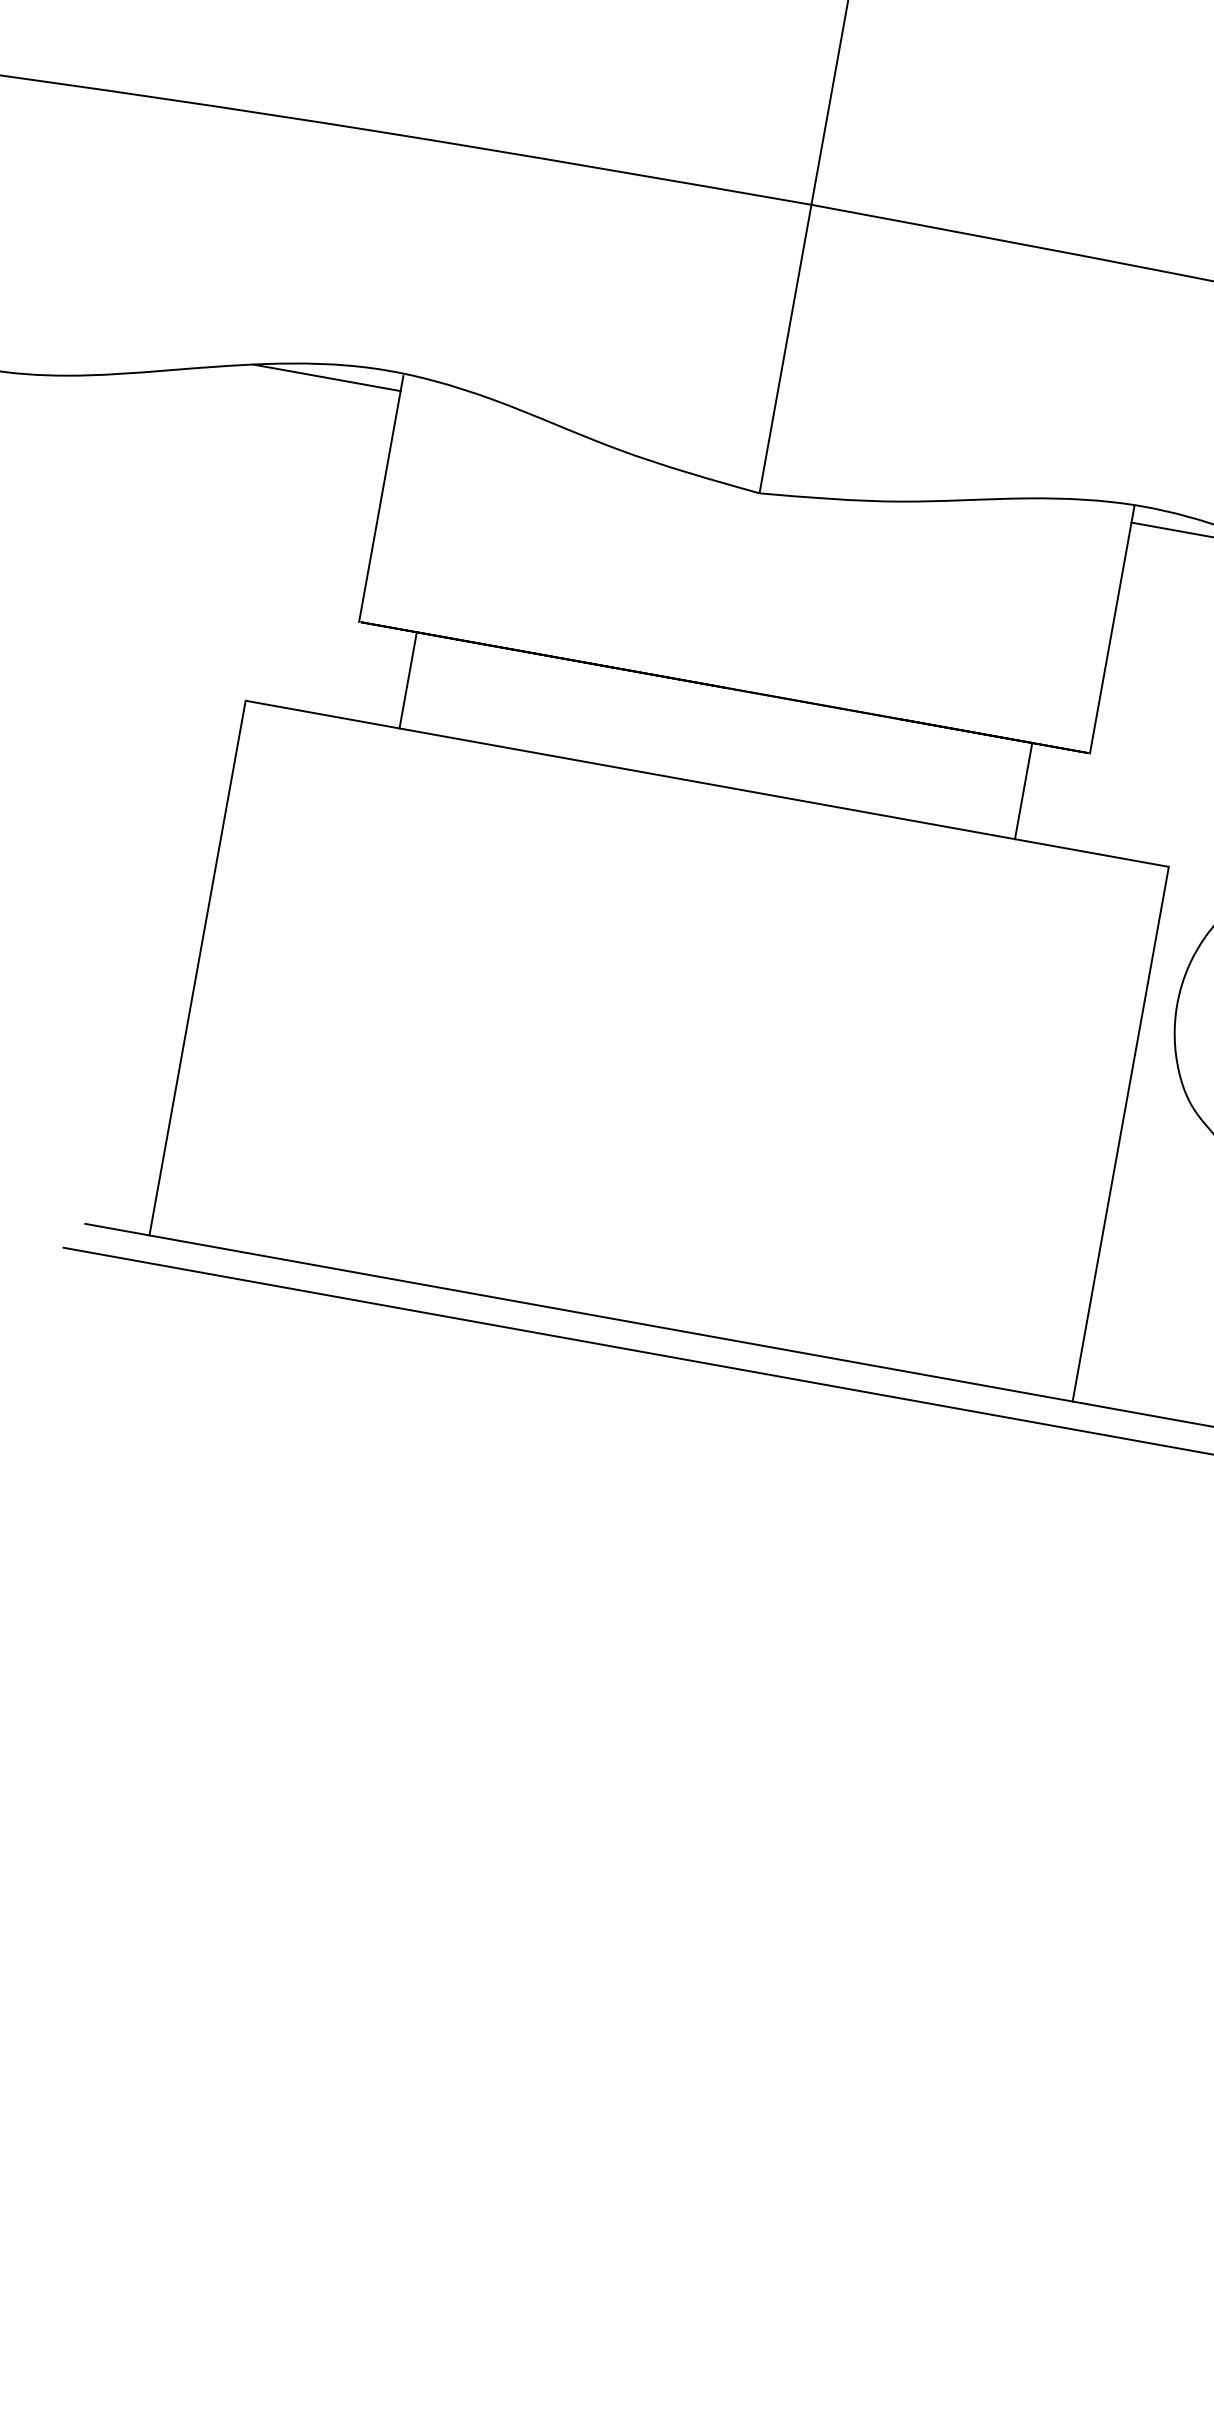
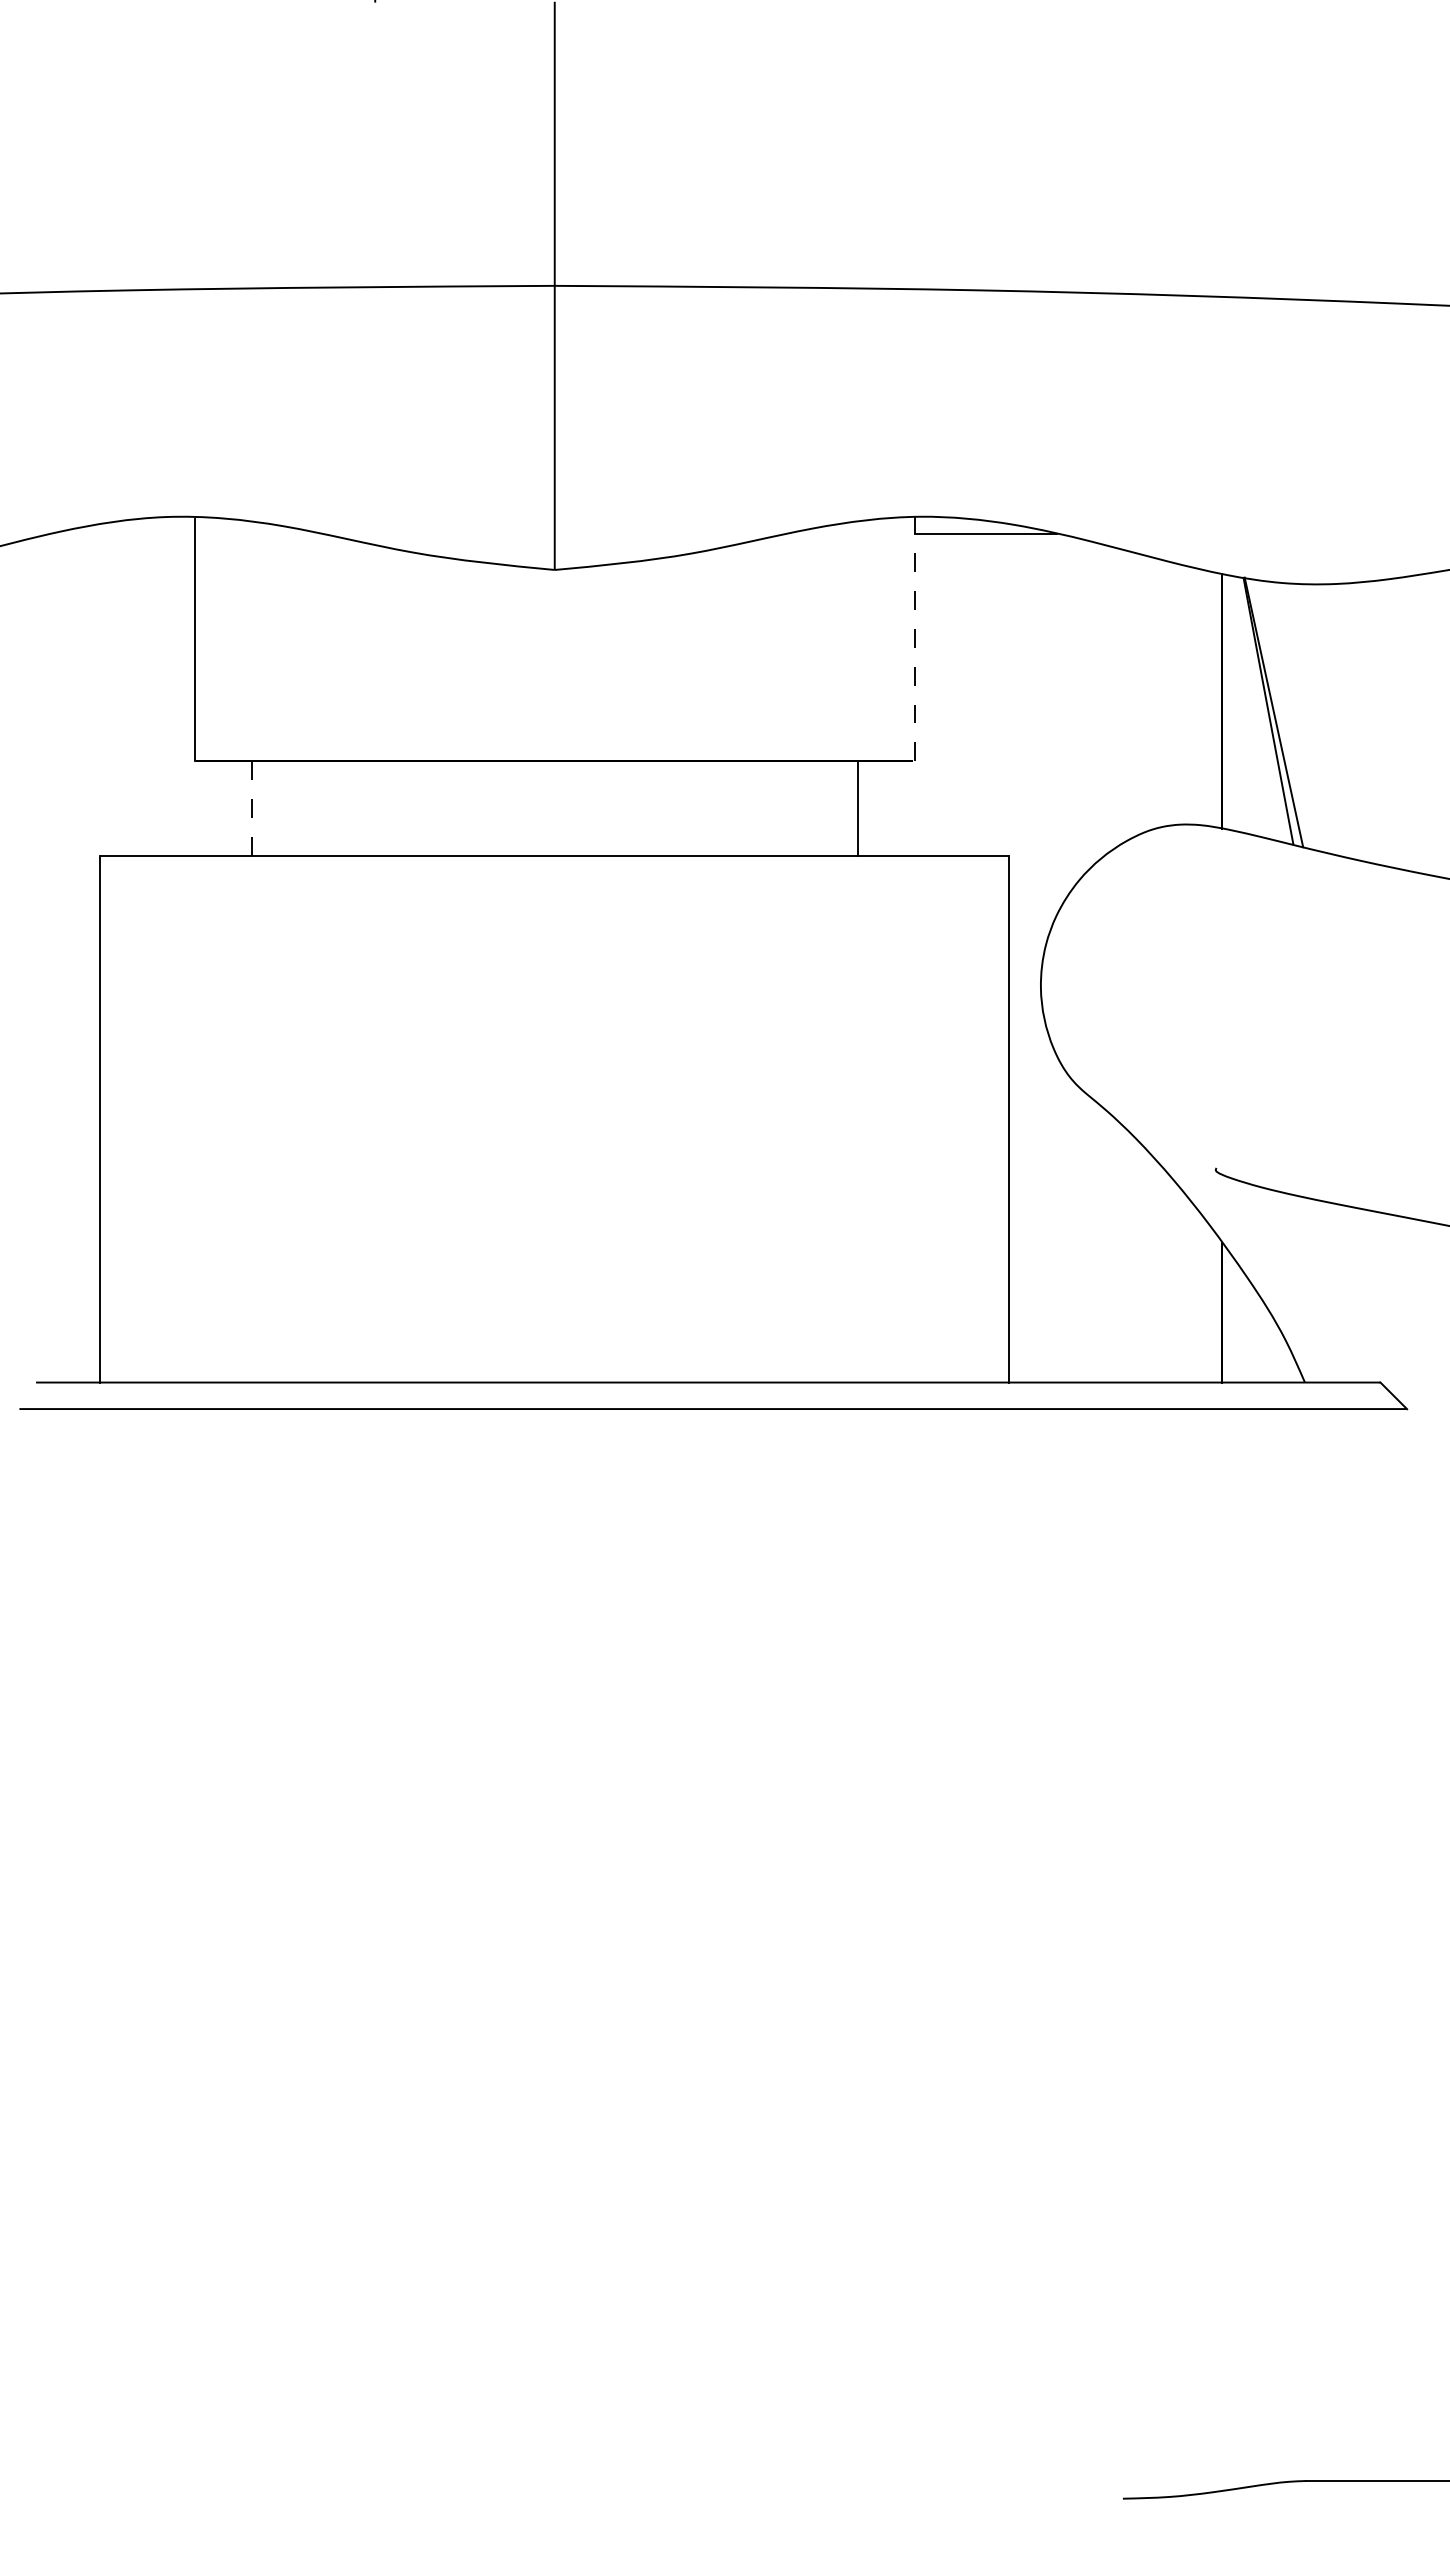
line: (327, 378) -> (122, 534), removed
line: (1112, 629) -> (914, 639), solid -> dashed
line: (407, 681) -> (251, 809), solid -> dashed

